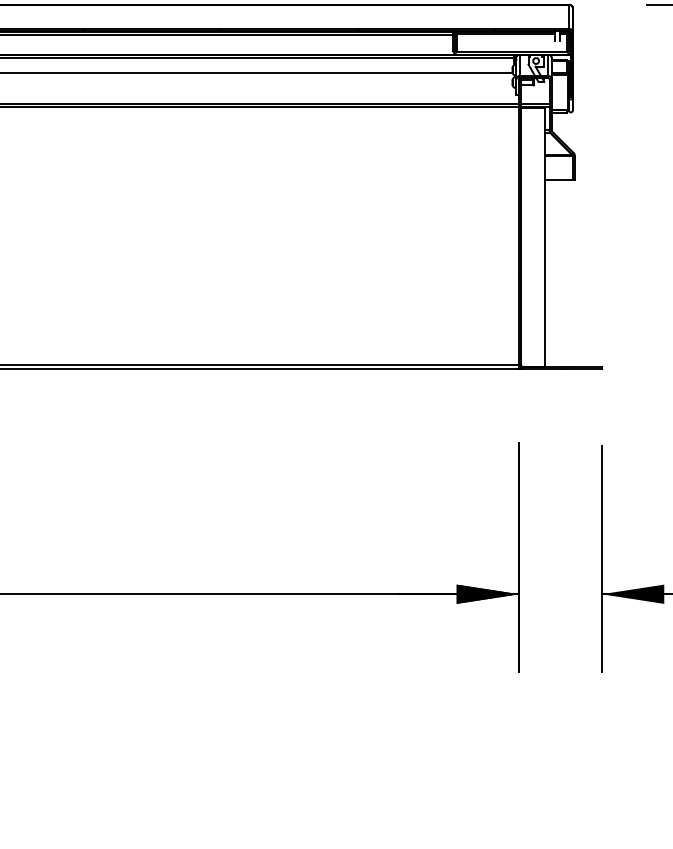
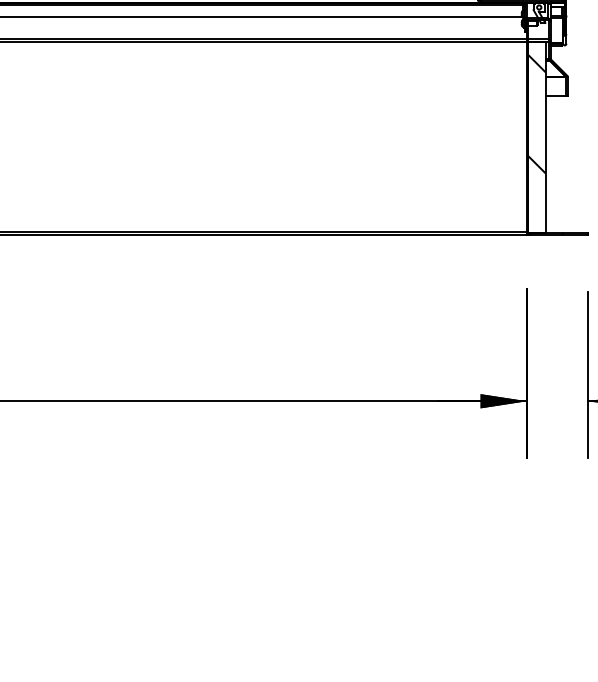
hatch: (532, 205) -> (536, 114), added

